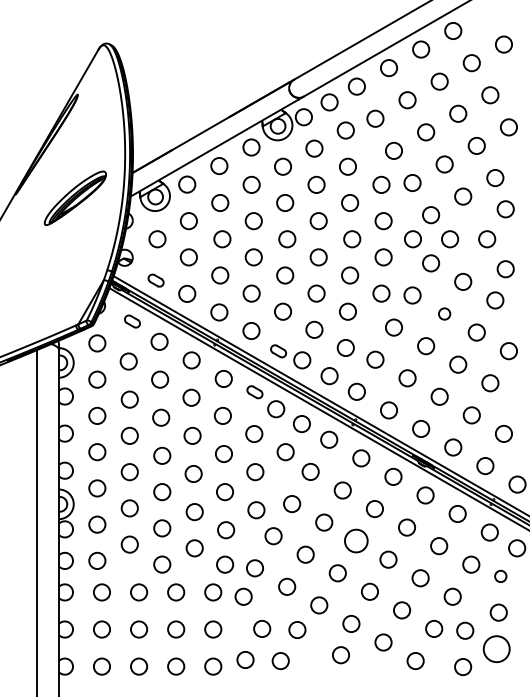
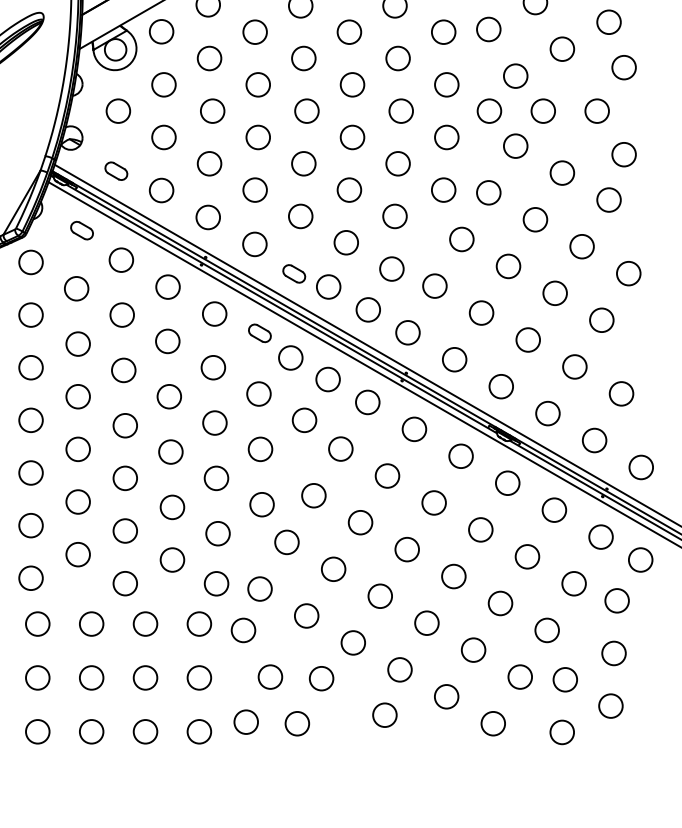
circle: (444, 313) -> (535, 218), size x1.43
circle: (356, 541) -> (407, 550), size x0.71
circle: (500, 576) -> (616, 600), size x1.43
circle: (496, 648) -> (610, 705), size x0.62

